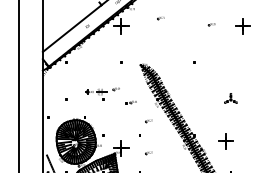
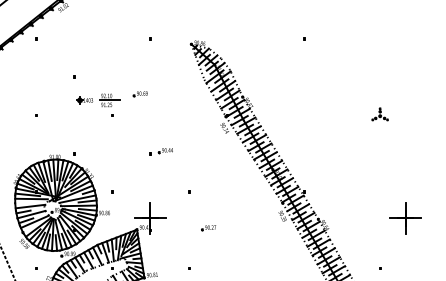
part: (230, 98) -> (379, 114), size x0.62
part: (130, 102) -> (159, 151), moved
part: (148, 121) -> (207, 162), removed
part: (225, 141) -> (404, 218), moved

